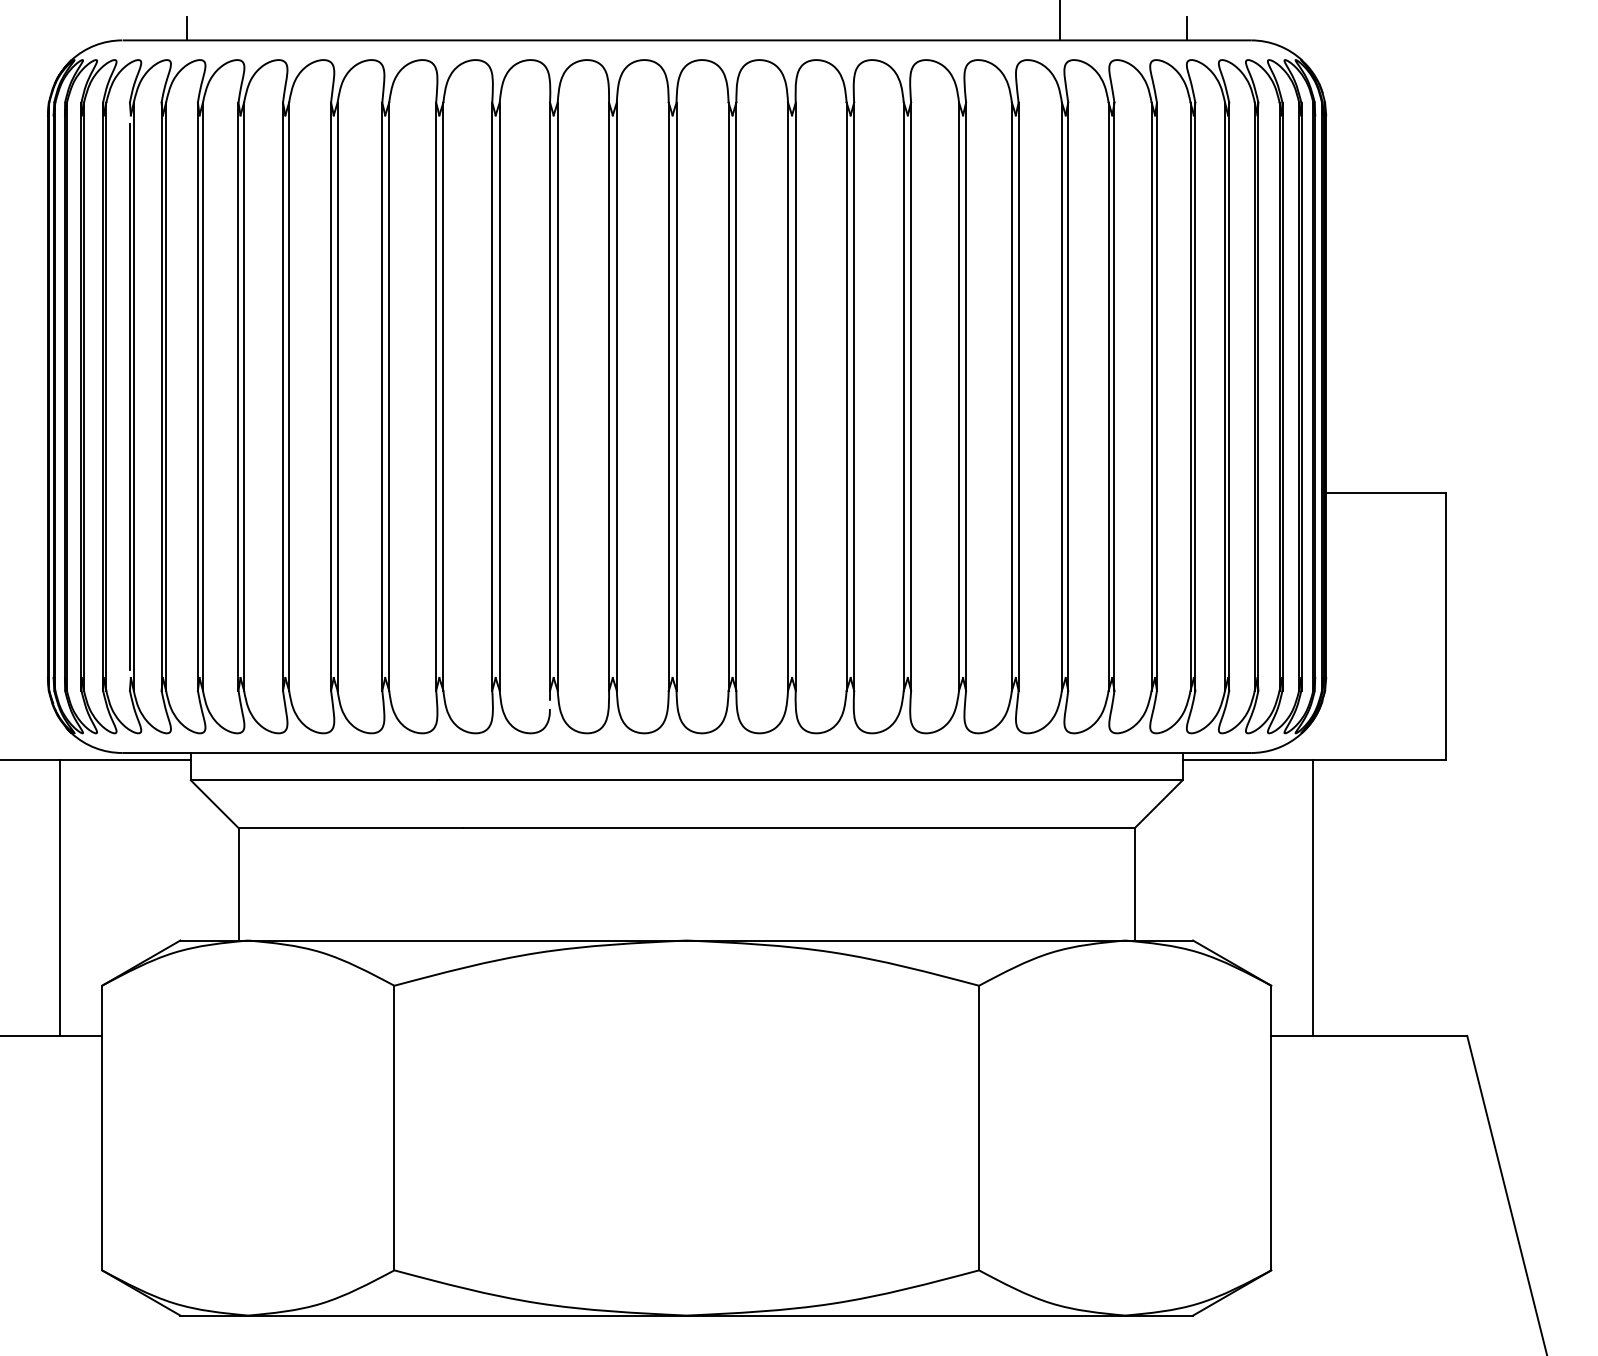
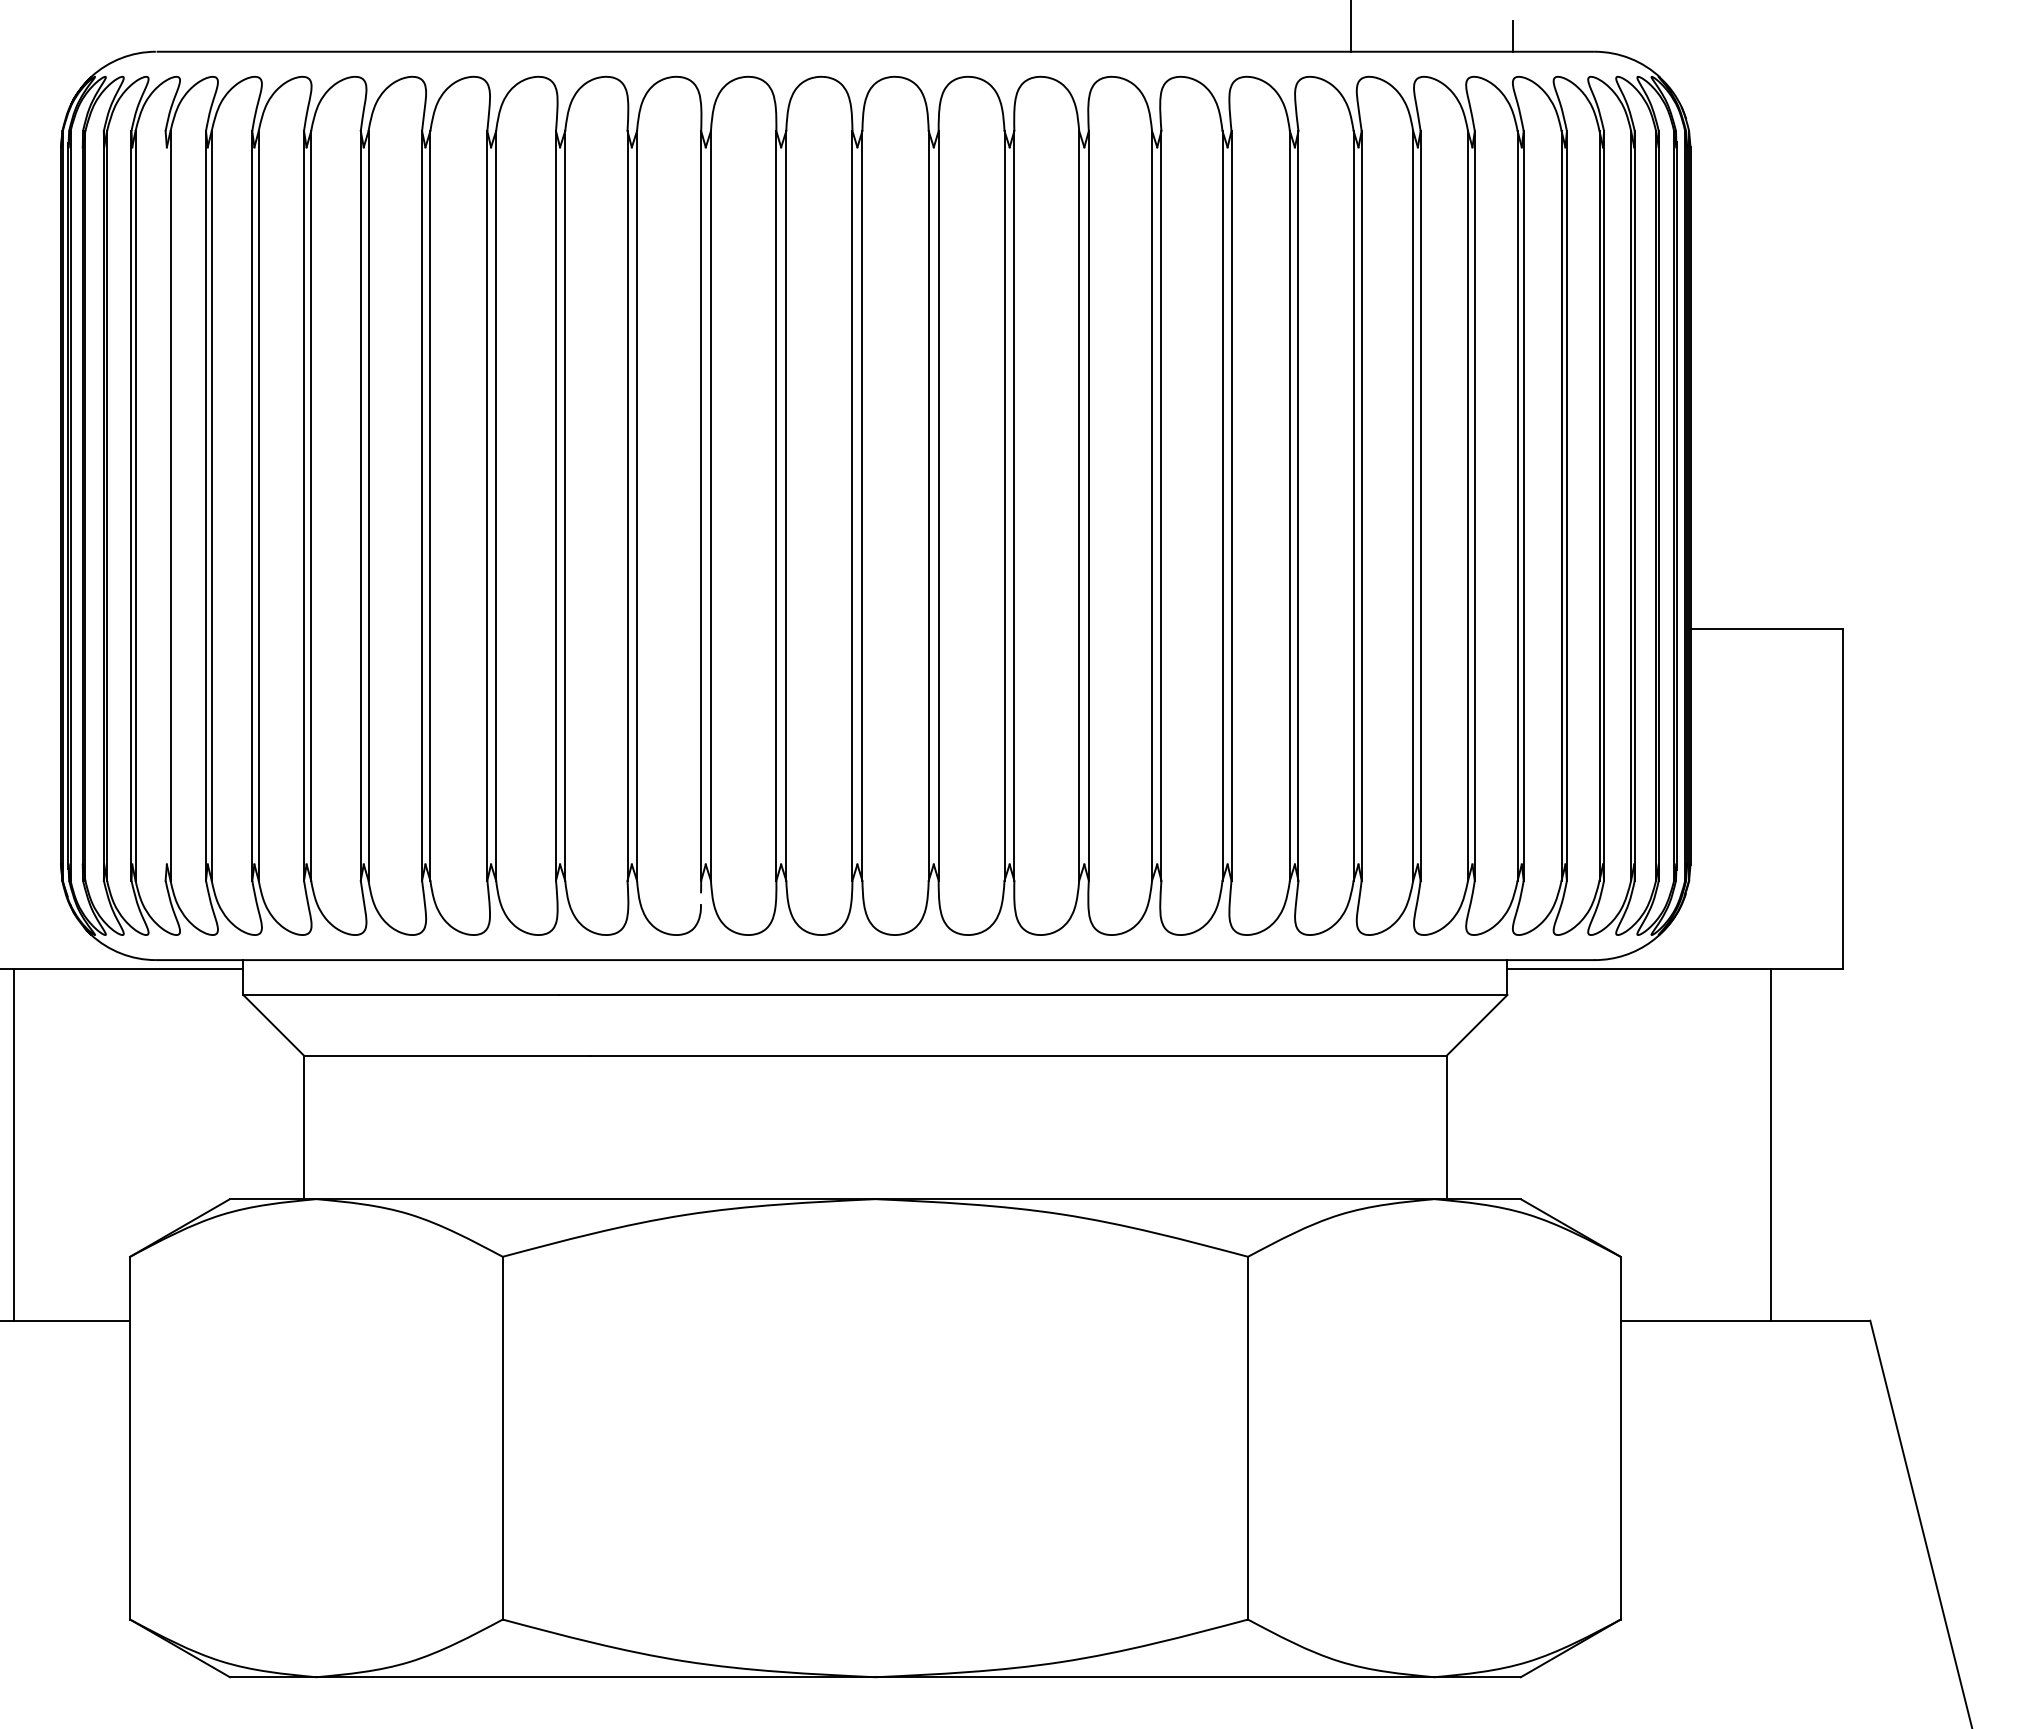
line: (186, 28) -> (237, 36), removed
line: (129, 396) -> (165, 505), removed
line: (60, 897) -> (13, 1144), moved
line: (1312, 897) -> (1770, 1144), moved

